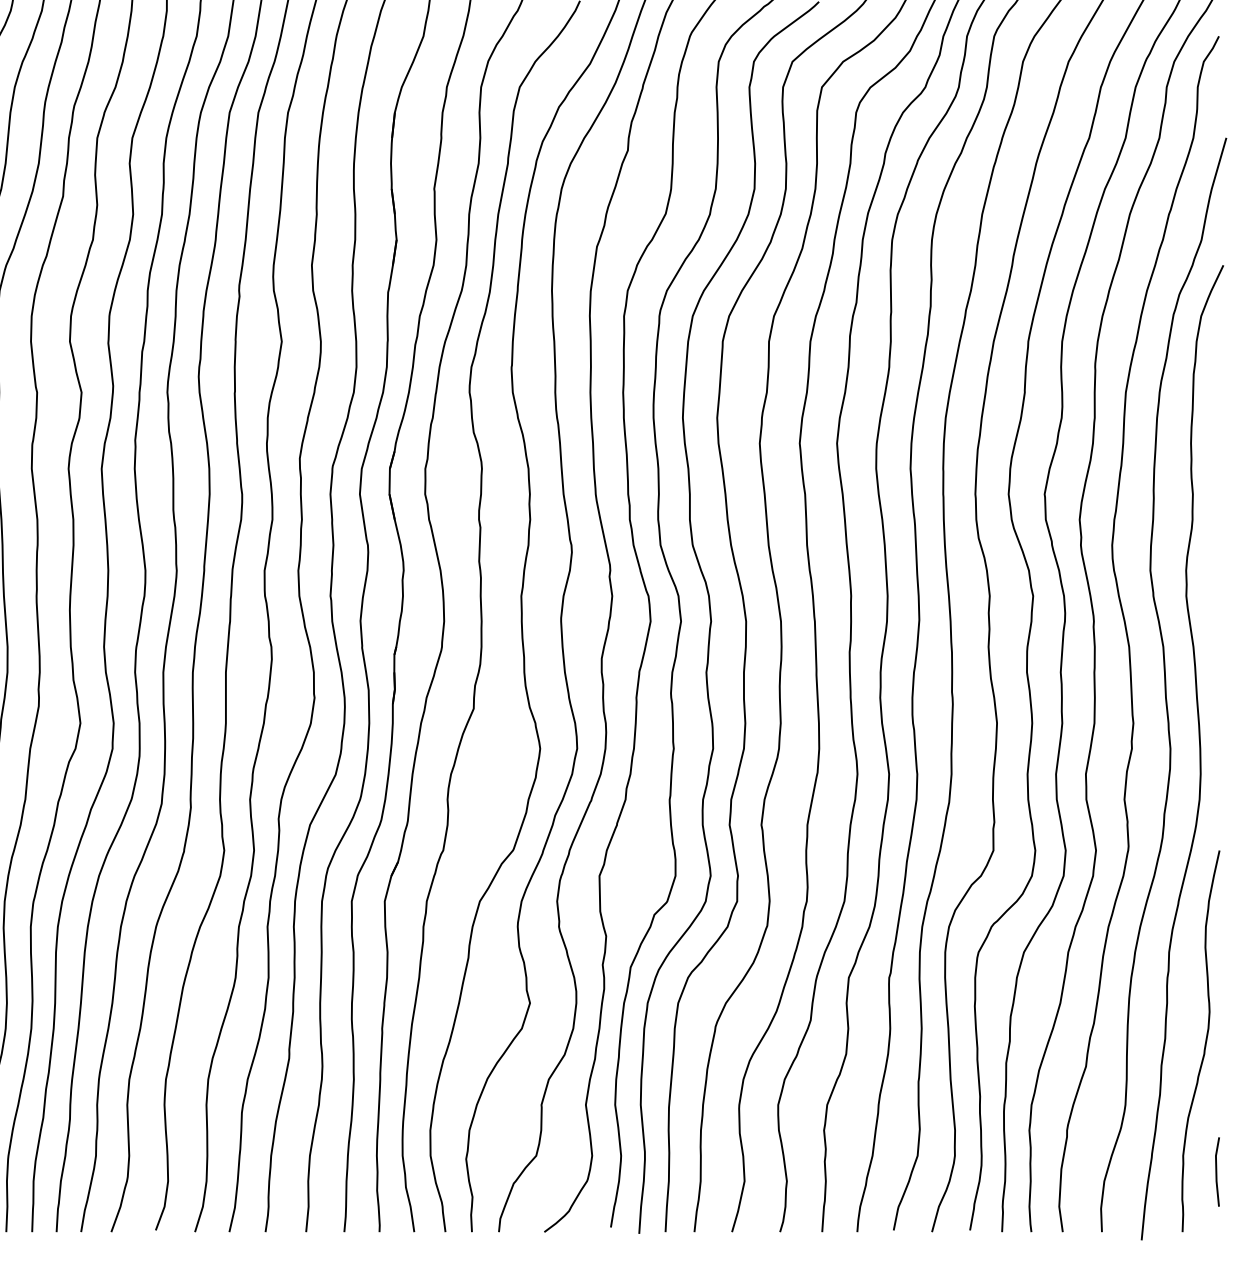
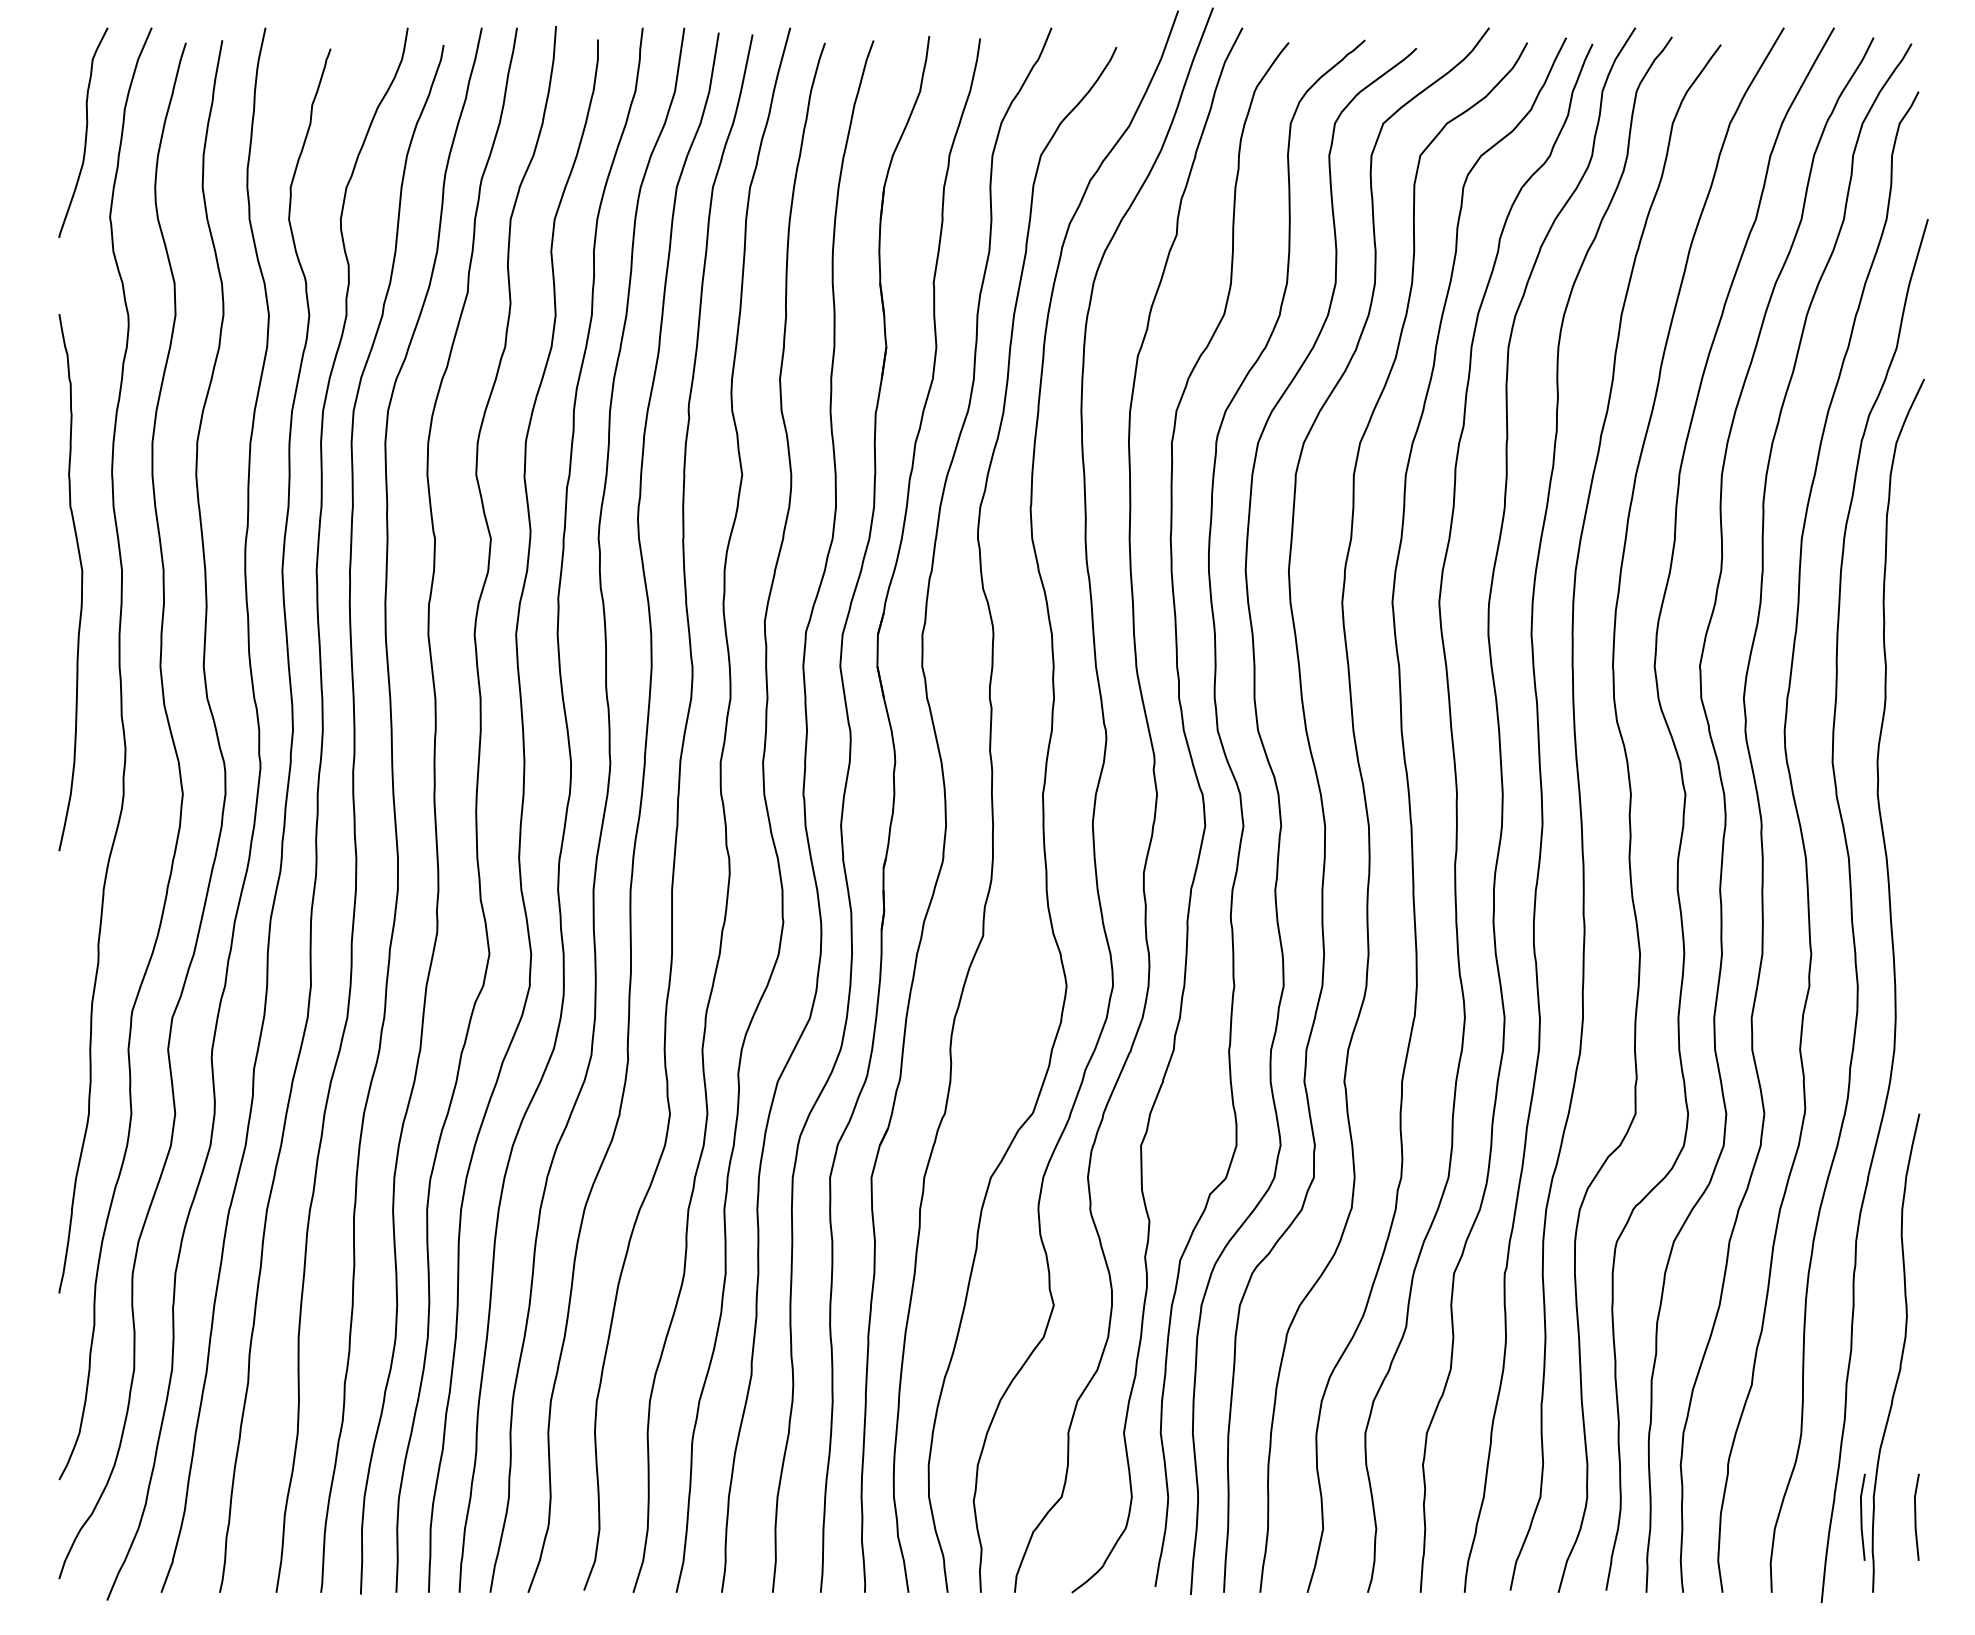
line: (1174, 1171) -> (1862, 1516), added

